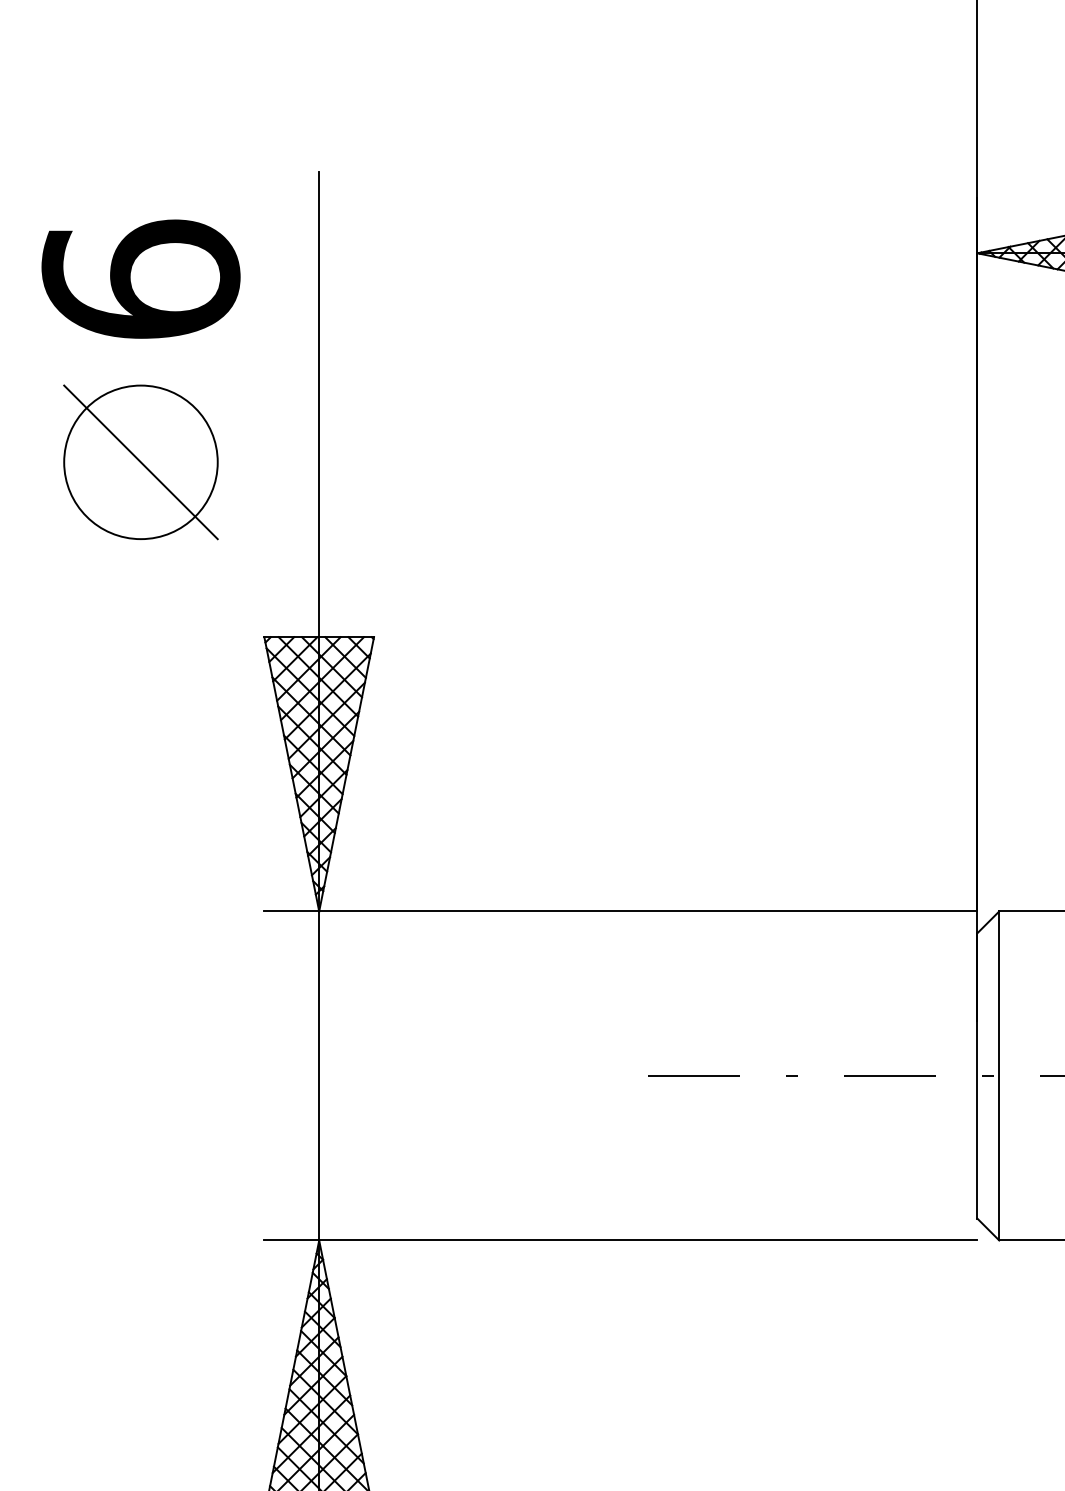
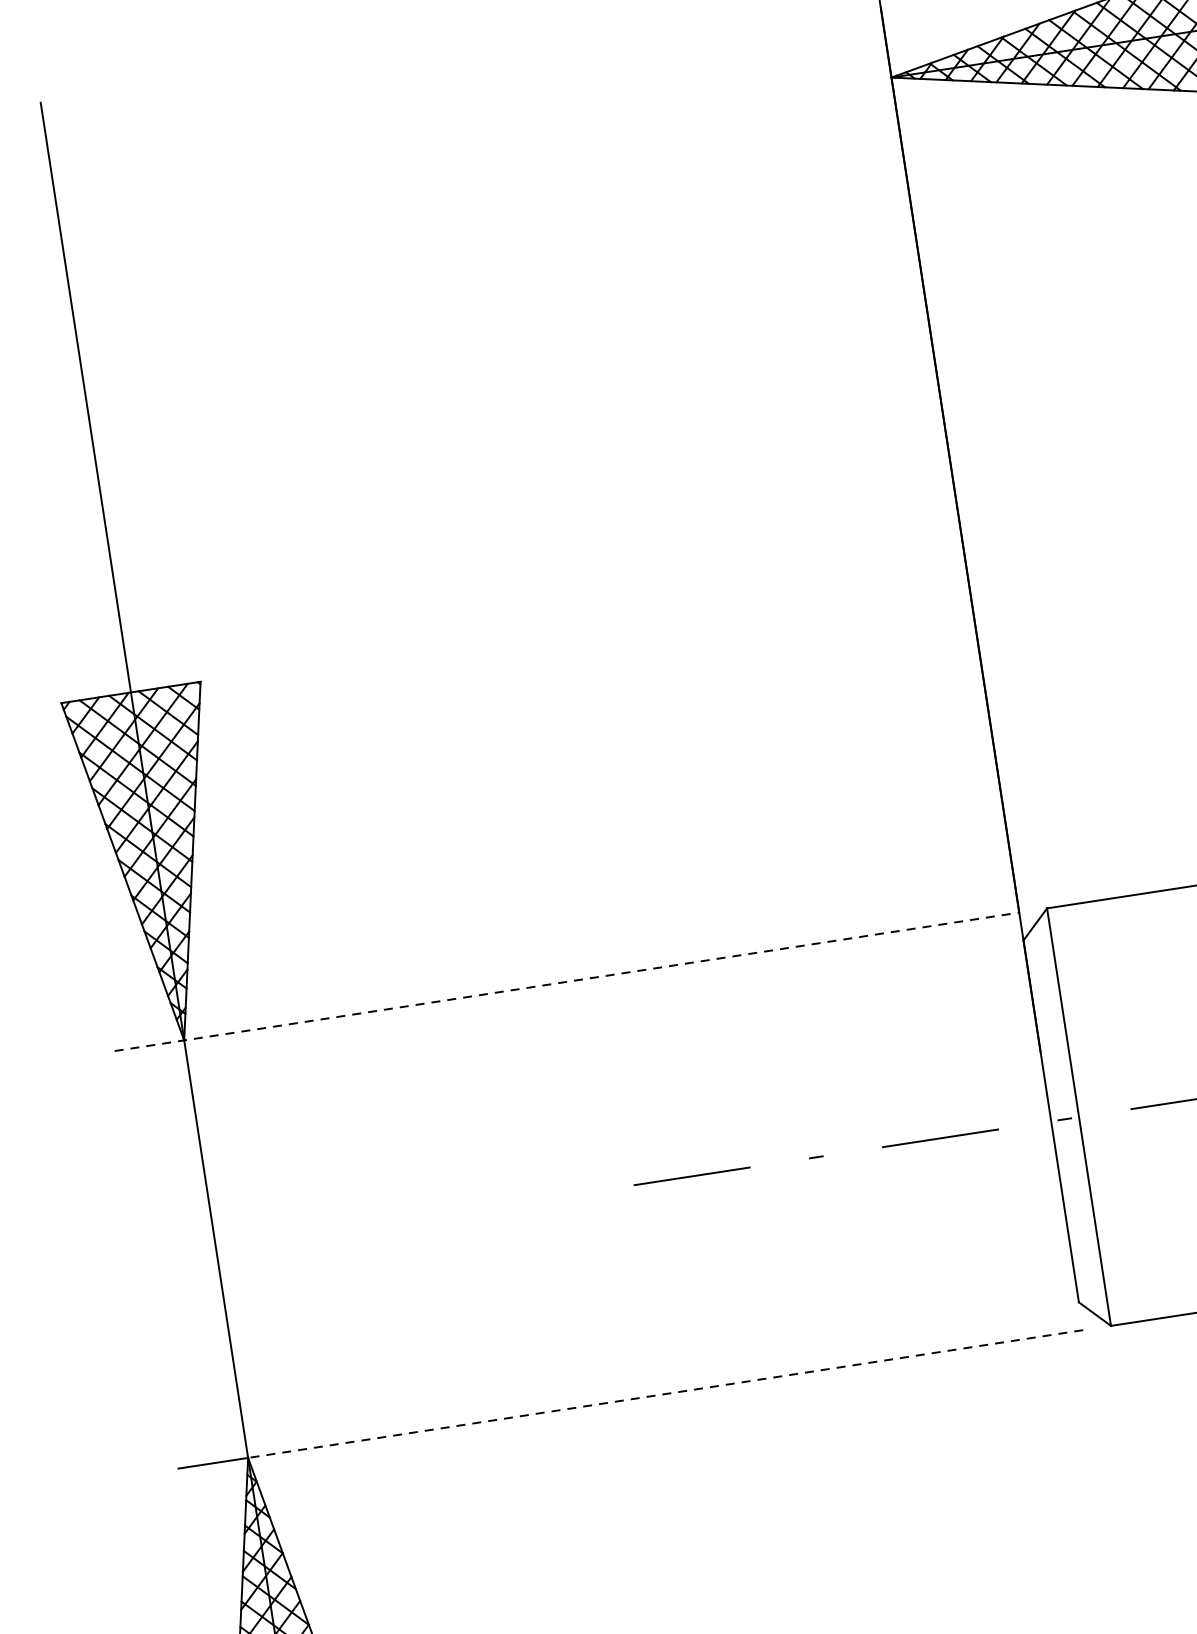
line: (621, 911) -> (567, 981), solid -> dashed
line: (647, 1240) -> (664, 1394), solid -> dashed

